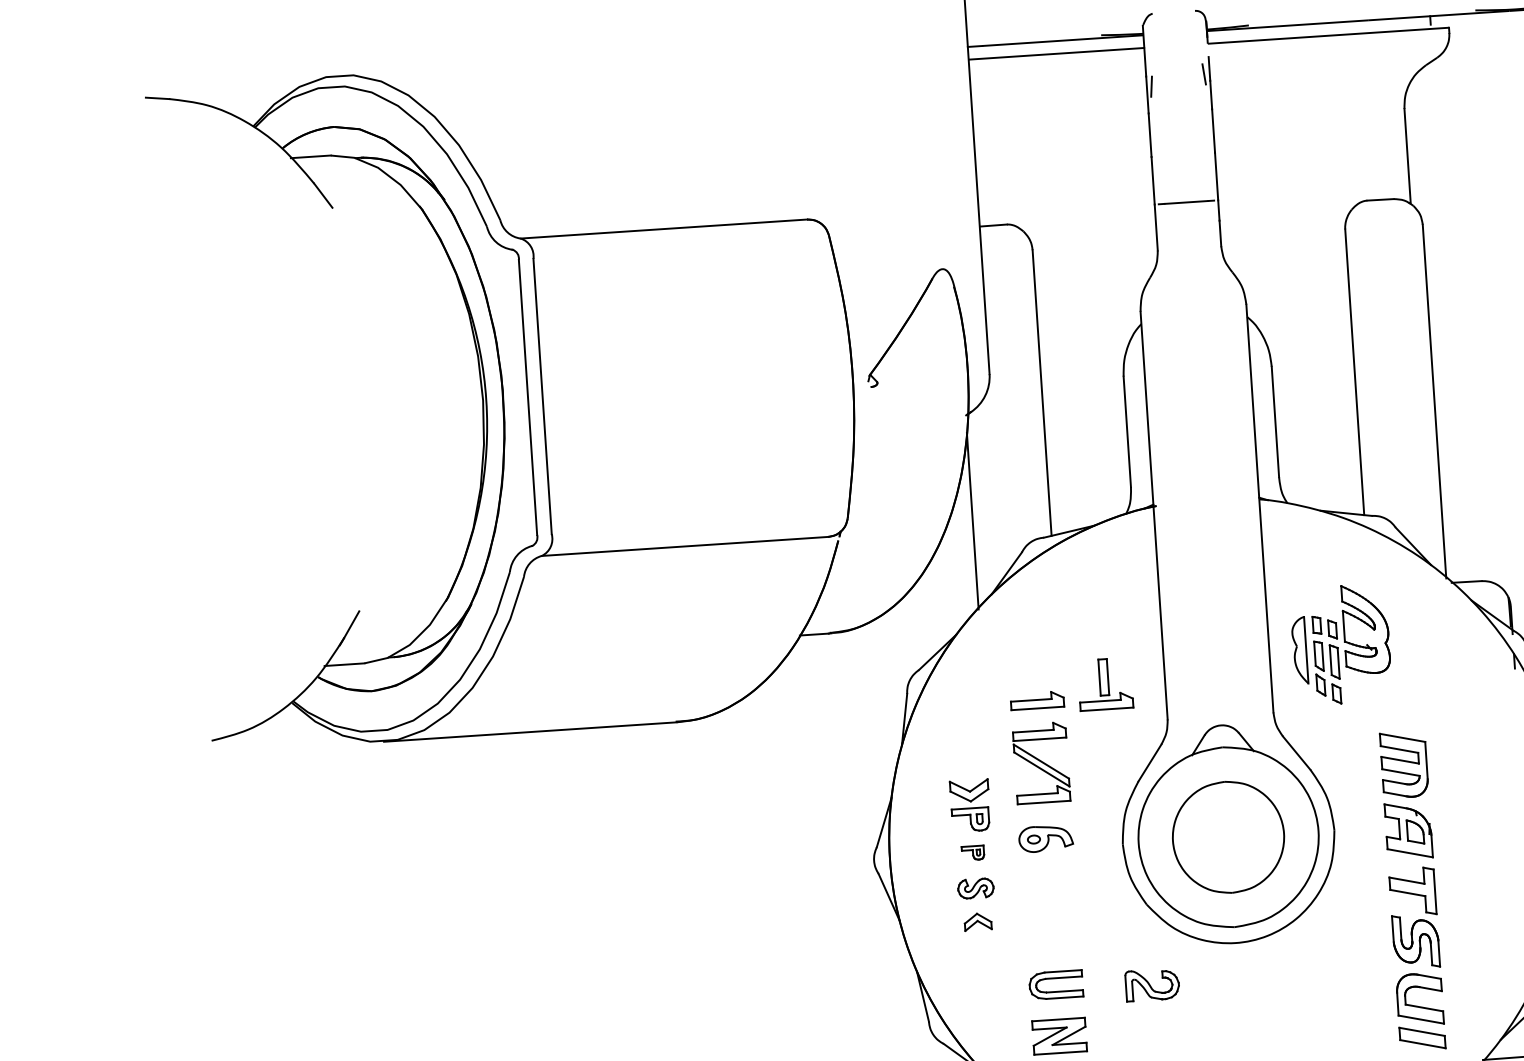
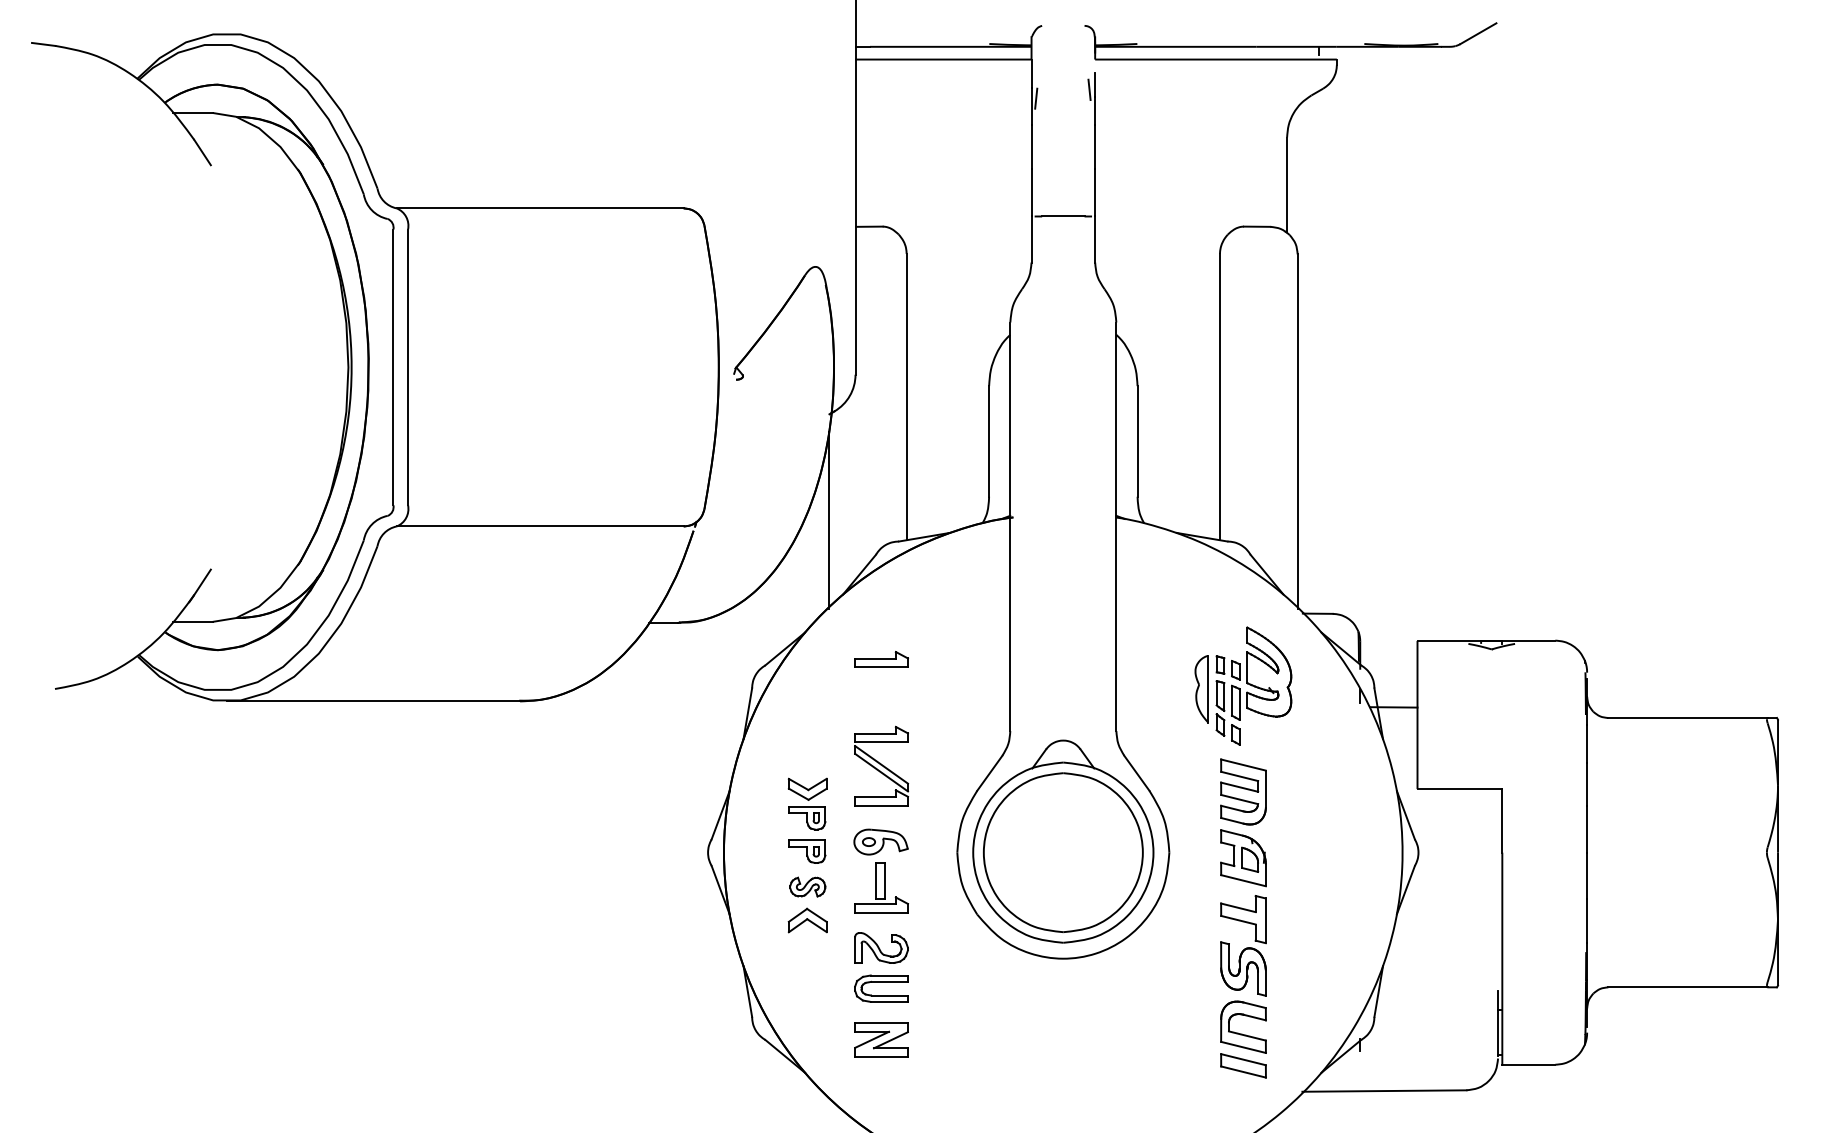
part: (1341, 644) -> (1243, 685), moved
part: (1105, 683) -> (881, 887), moved
part: (1037, 700) -> (881, 659), moved
part: (1227, 837) -> (1062, 852), size x1.43
part: (973, 853) -> (807, 851), size x1.67
part: (977, 921) -> (807, 920), size x1.43
part: (1152, 984) -> (881, 947), moved

